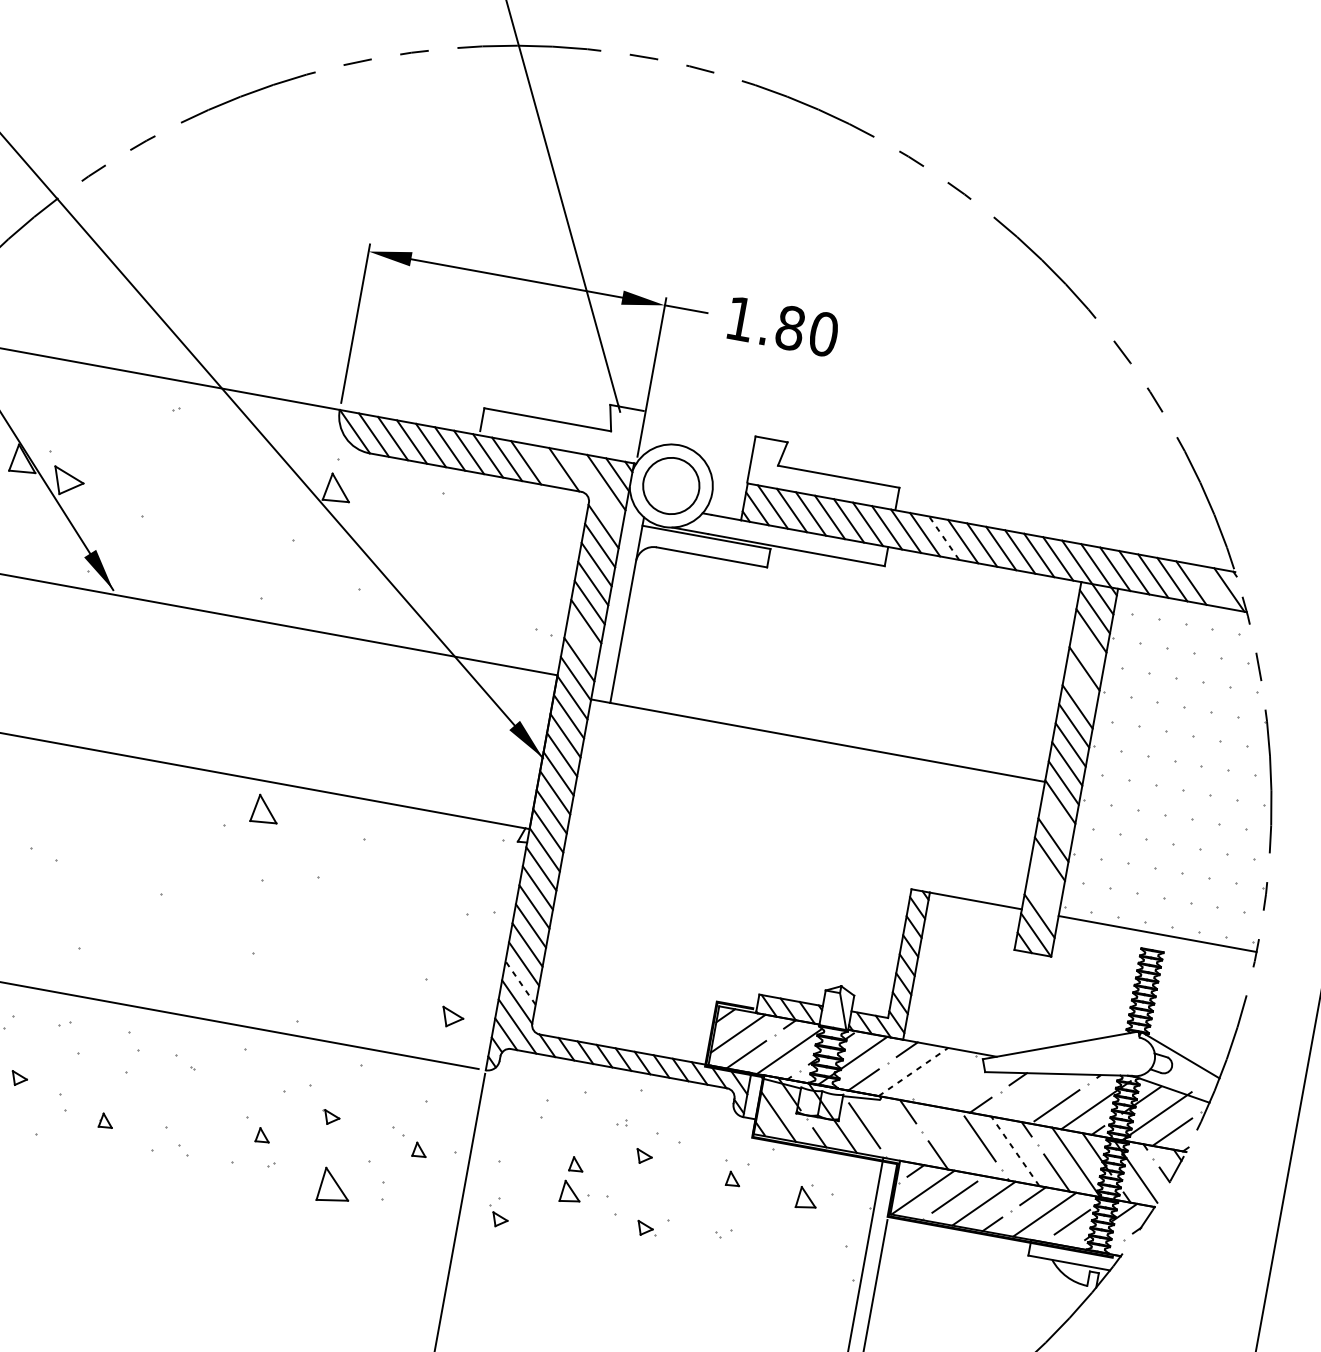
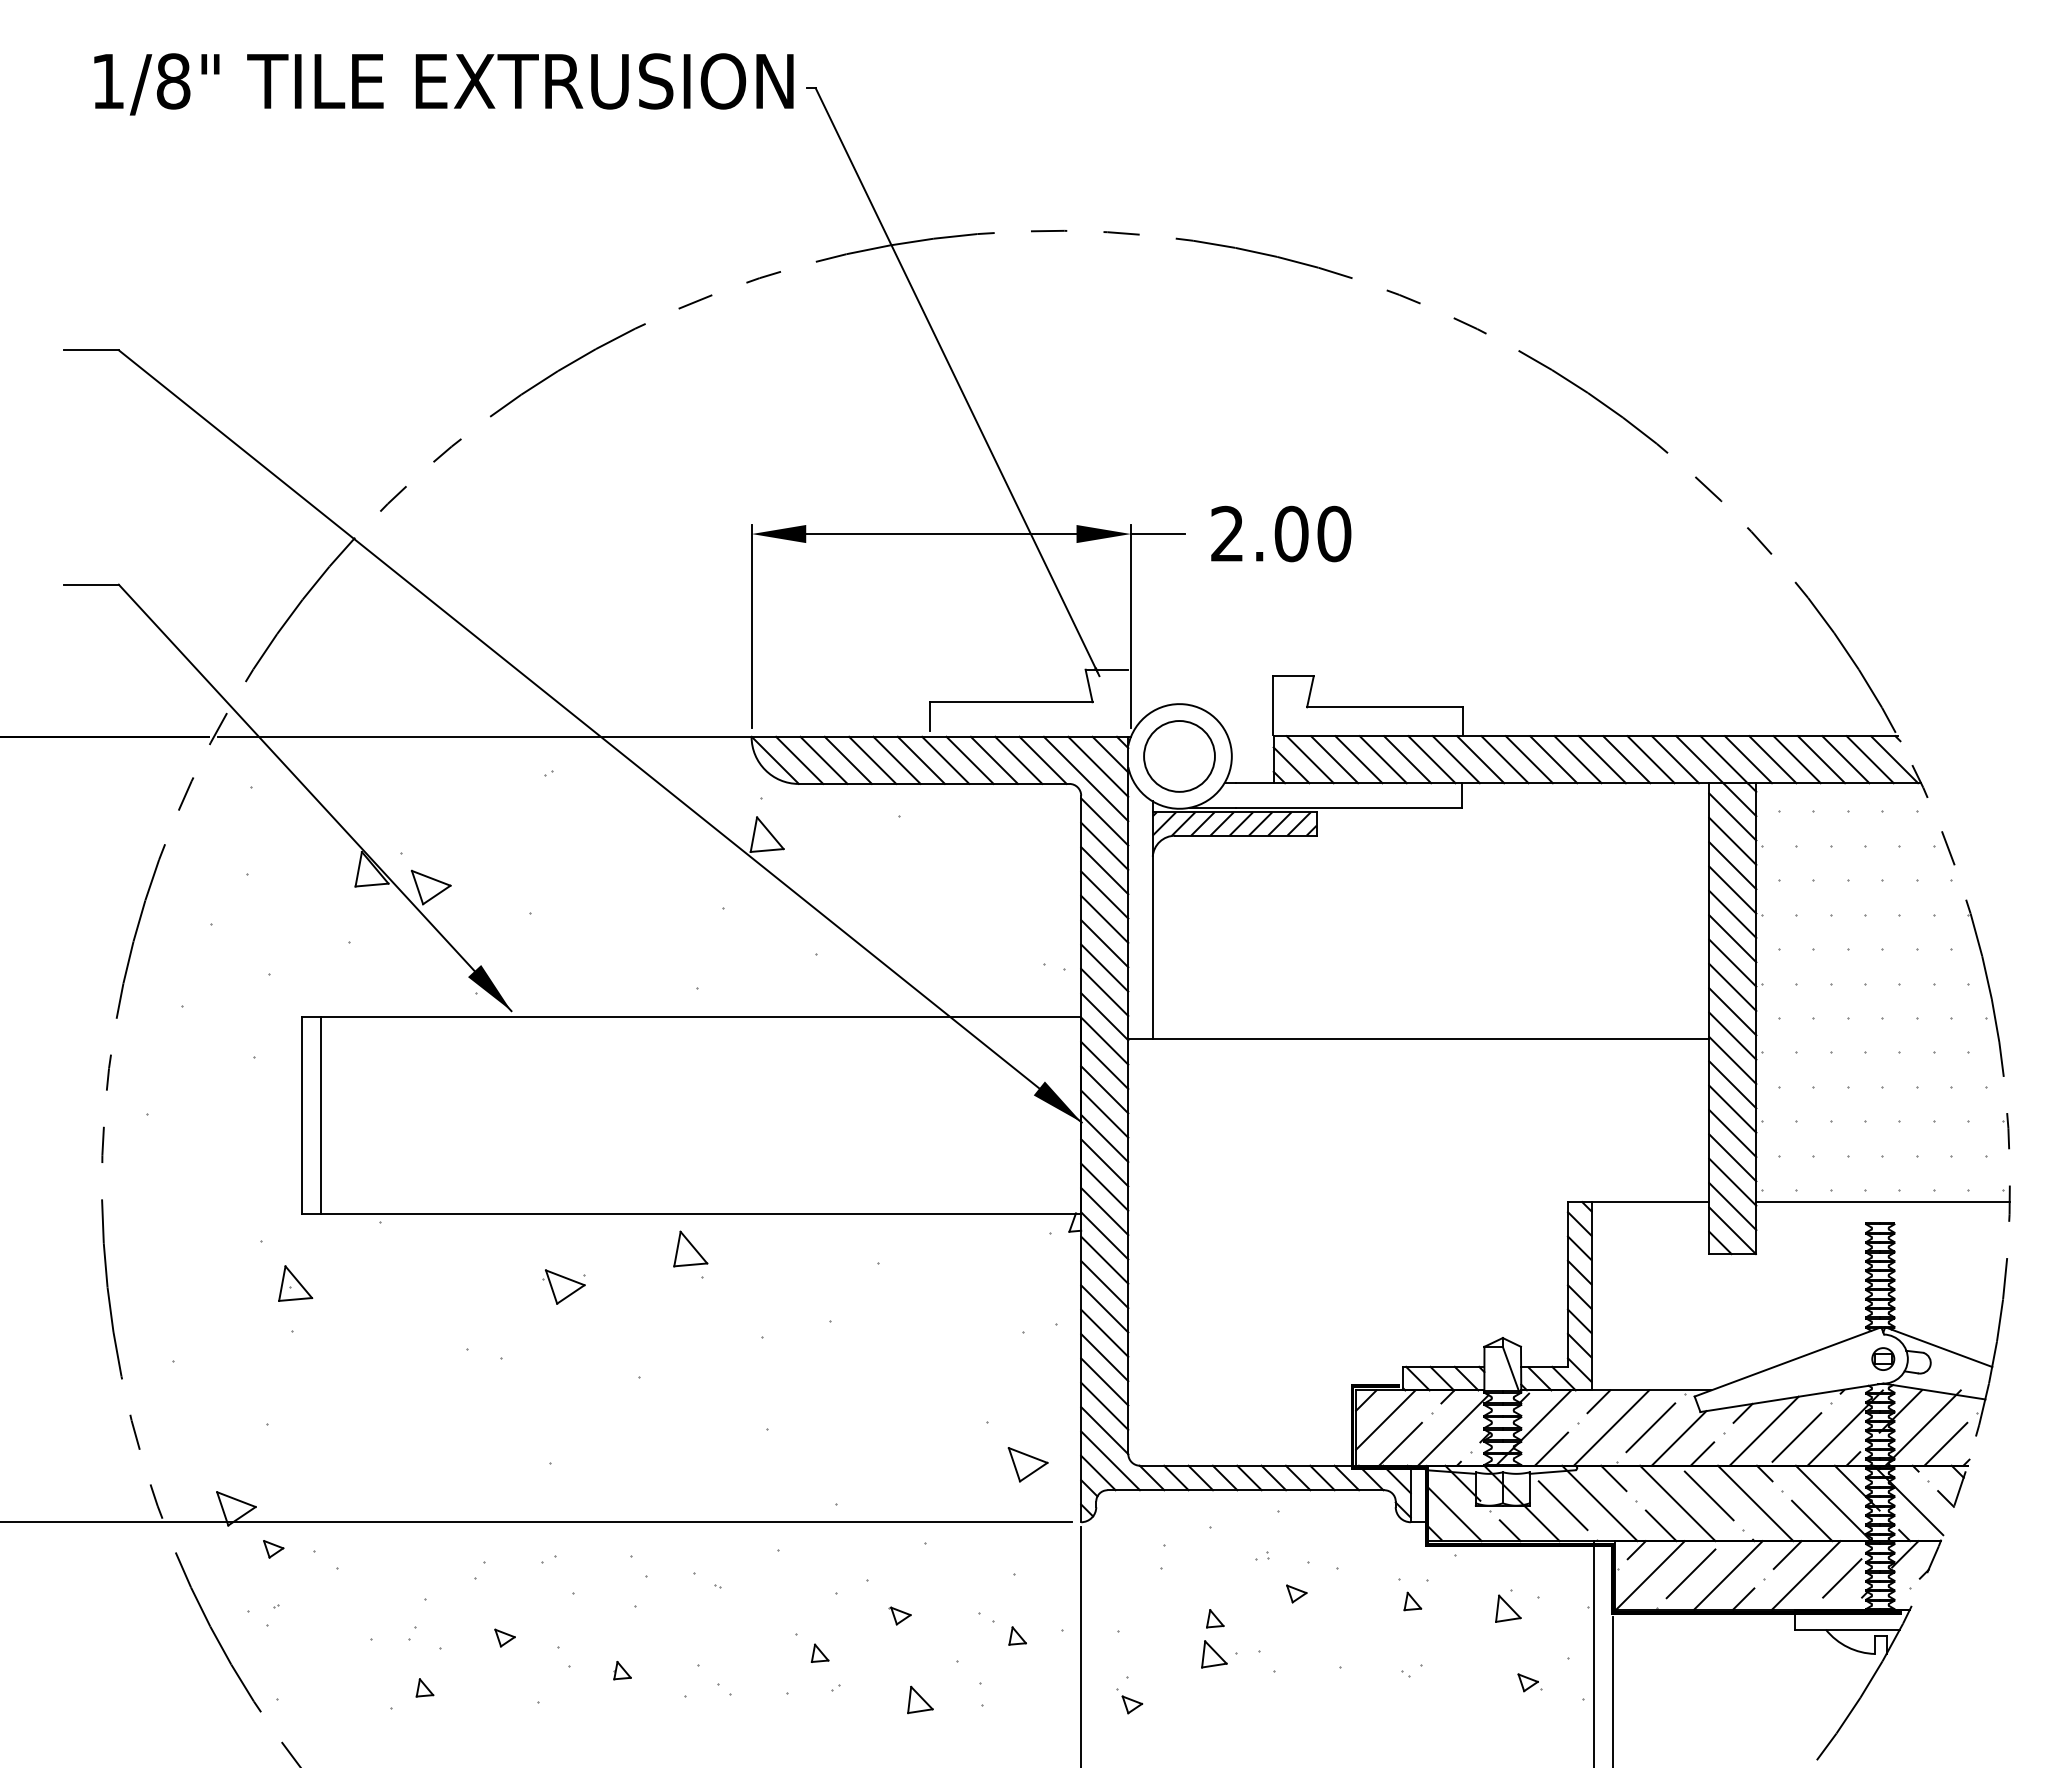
text: (765, 323) -> (1259, 533), 1.80 -> 2.00
line: (545, 465) -> (1018, 759), added
line: (594, 489) -> (1085, 778), added
line: (944, 538) -> (1529, 759), dashed -> solid
hatch: (703, 554) -> (1234, 833), added
line: (1209, 586) -> (1869, 759), added
line: (582, 640) -> (1104, 967), added
line: (1087, 649) -> (1732, 865), added
line: (1081, 687) -> (1732, 913), added
part: (265, 809) -> (690, 1248), moved
part: (114, 812) -> (563, 1286), added
line: (1056, 820) -> (1732, 1084), added
line: (1046, 877) -> (1732, 1157), added
line: (1042, 896) -> (1732, 1181), added
line: (520, 982) -> (1104, 1405), dashed -> solid
part: (452, 1017) -> (1027, 1464), size x1.43
part: (1135, 1056) -> (1883, 1358), added
line: (913, 1071) -> (1611, 1427), dashed -> solid
line: (943, 1077) -> (1650, 1427), added
line: (964, 1089) -> (1678, 1438), added
line: (1031, 1095) -> (1763, 1430), added
line: (893, 1129) -> (1599, 1503), added
line: (954, 1140) -> (1677, 1503), added
line: (1015, 1151) -> (1755, 1503), dashed -> solid
part: (335, 1185) -> (920, 1699), size x0.62
part: (646, 1228) -> (1529, 1682), moved

